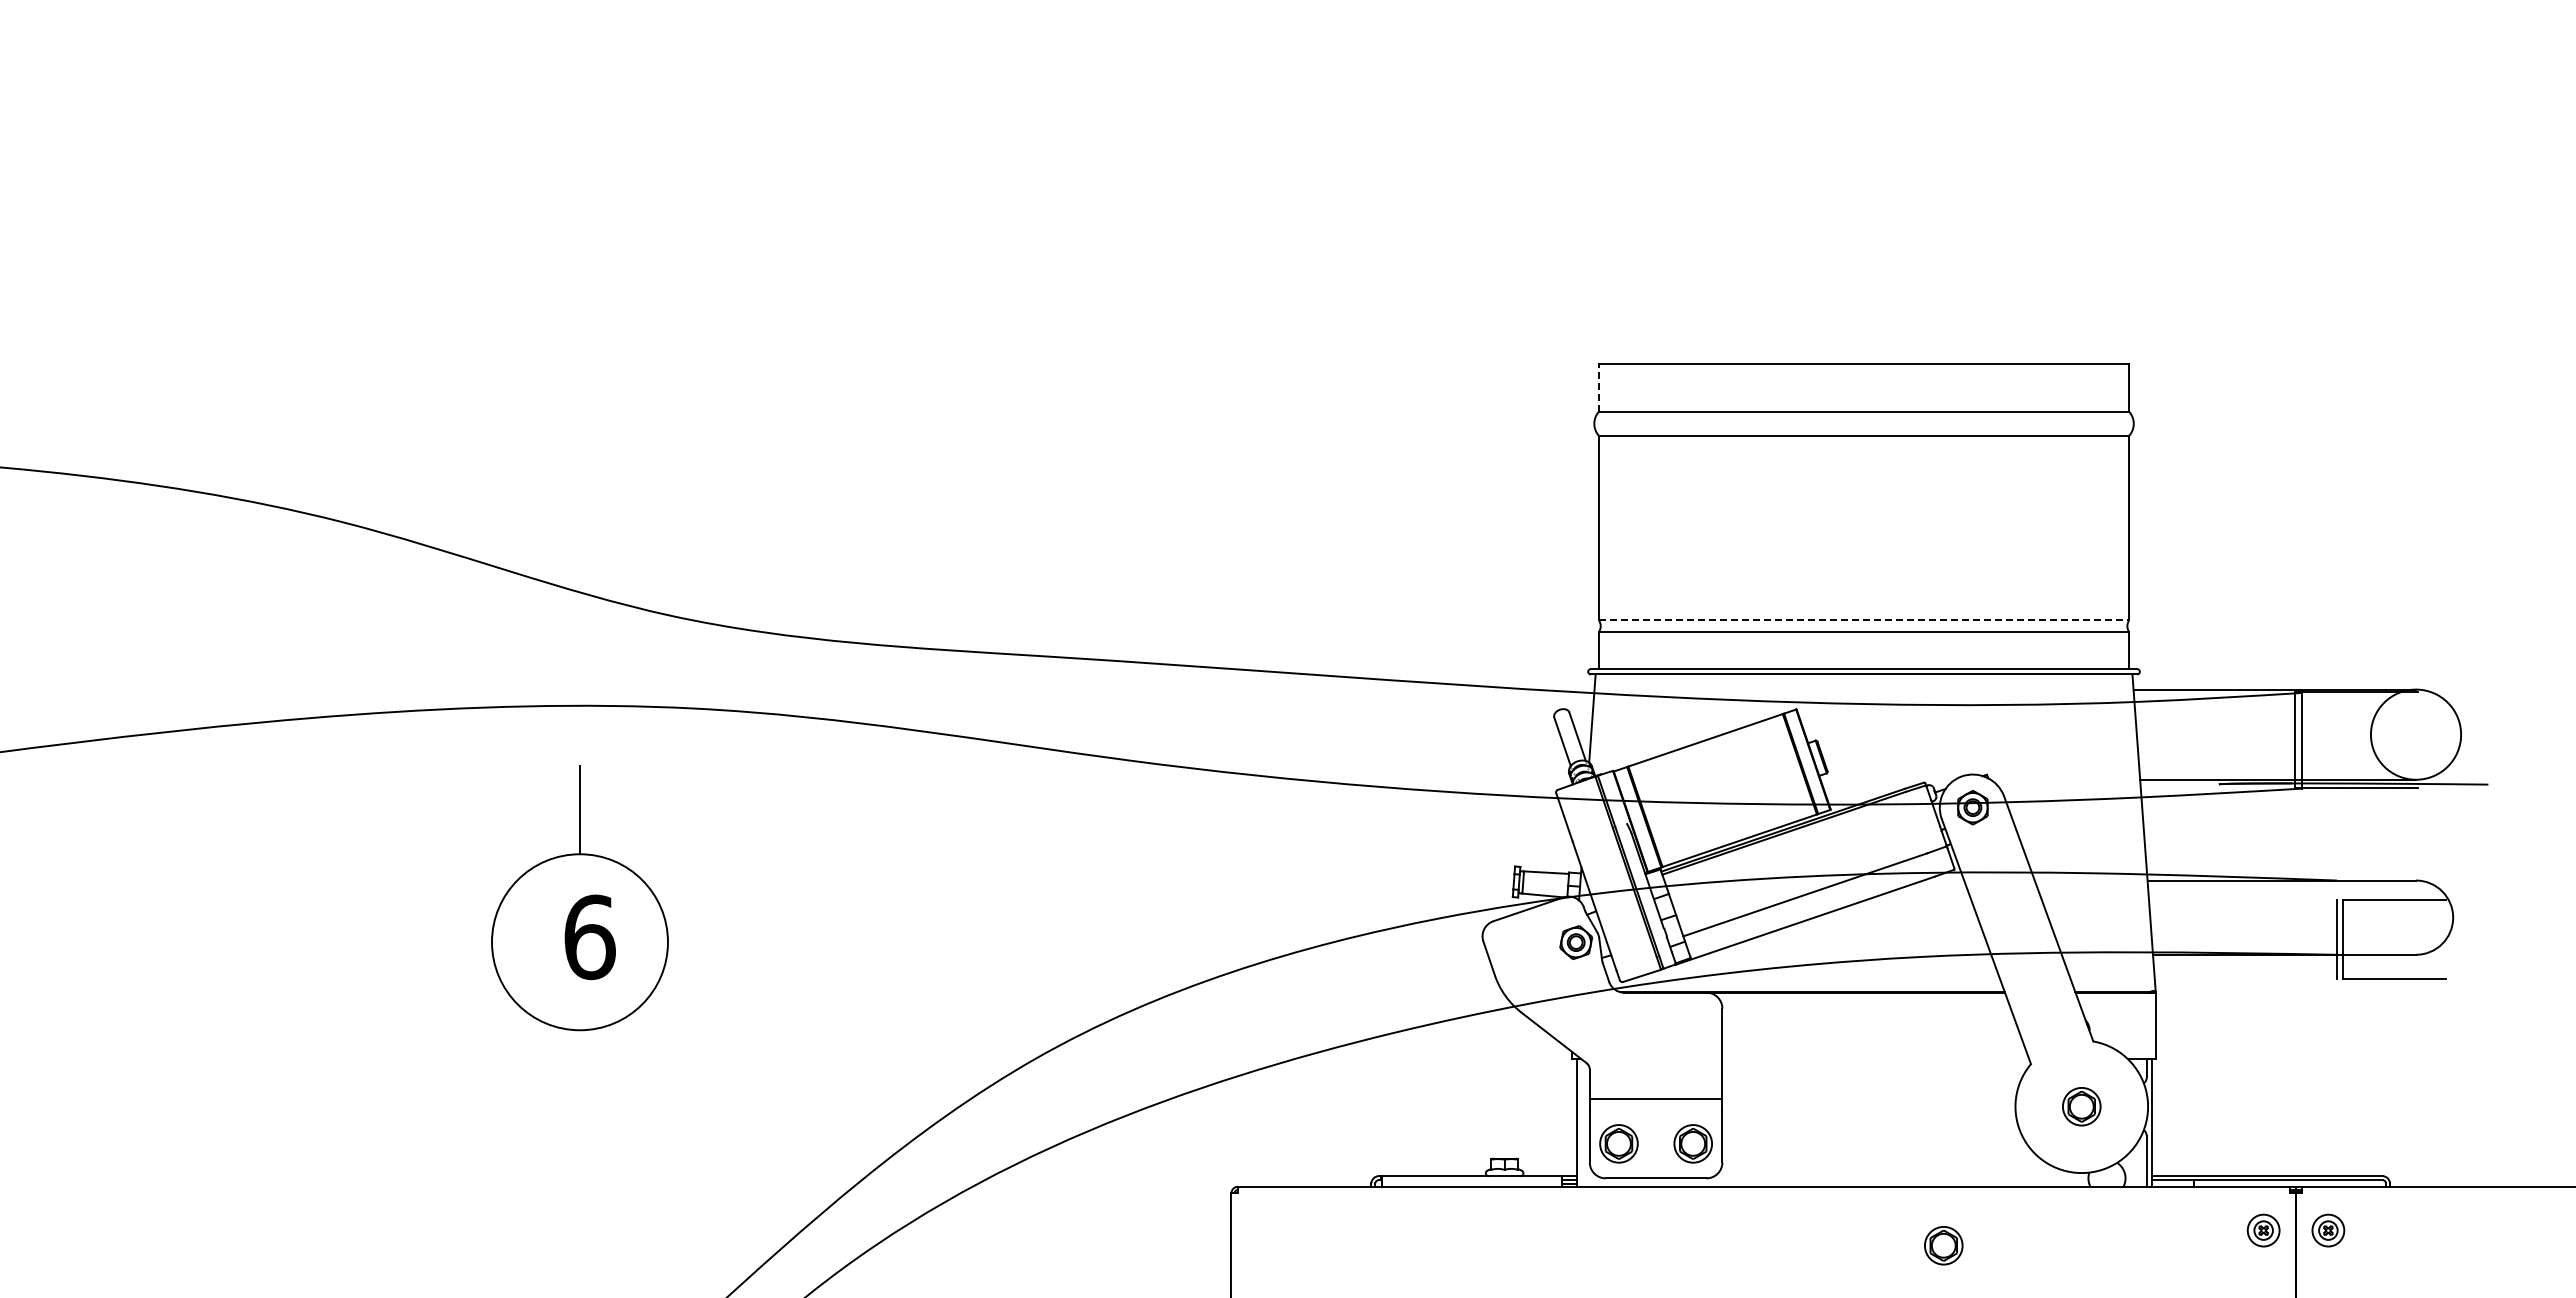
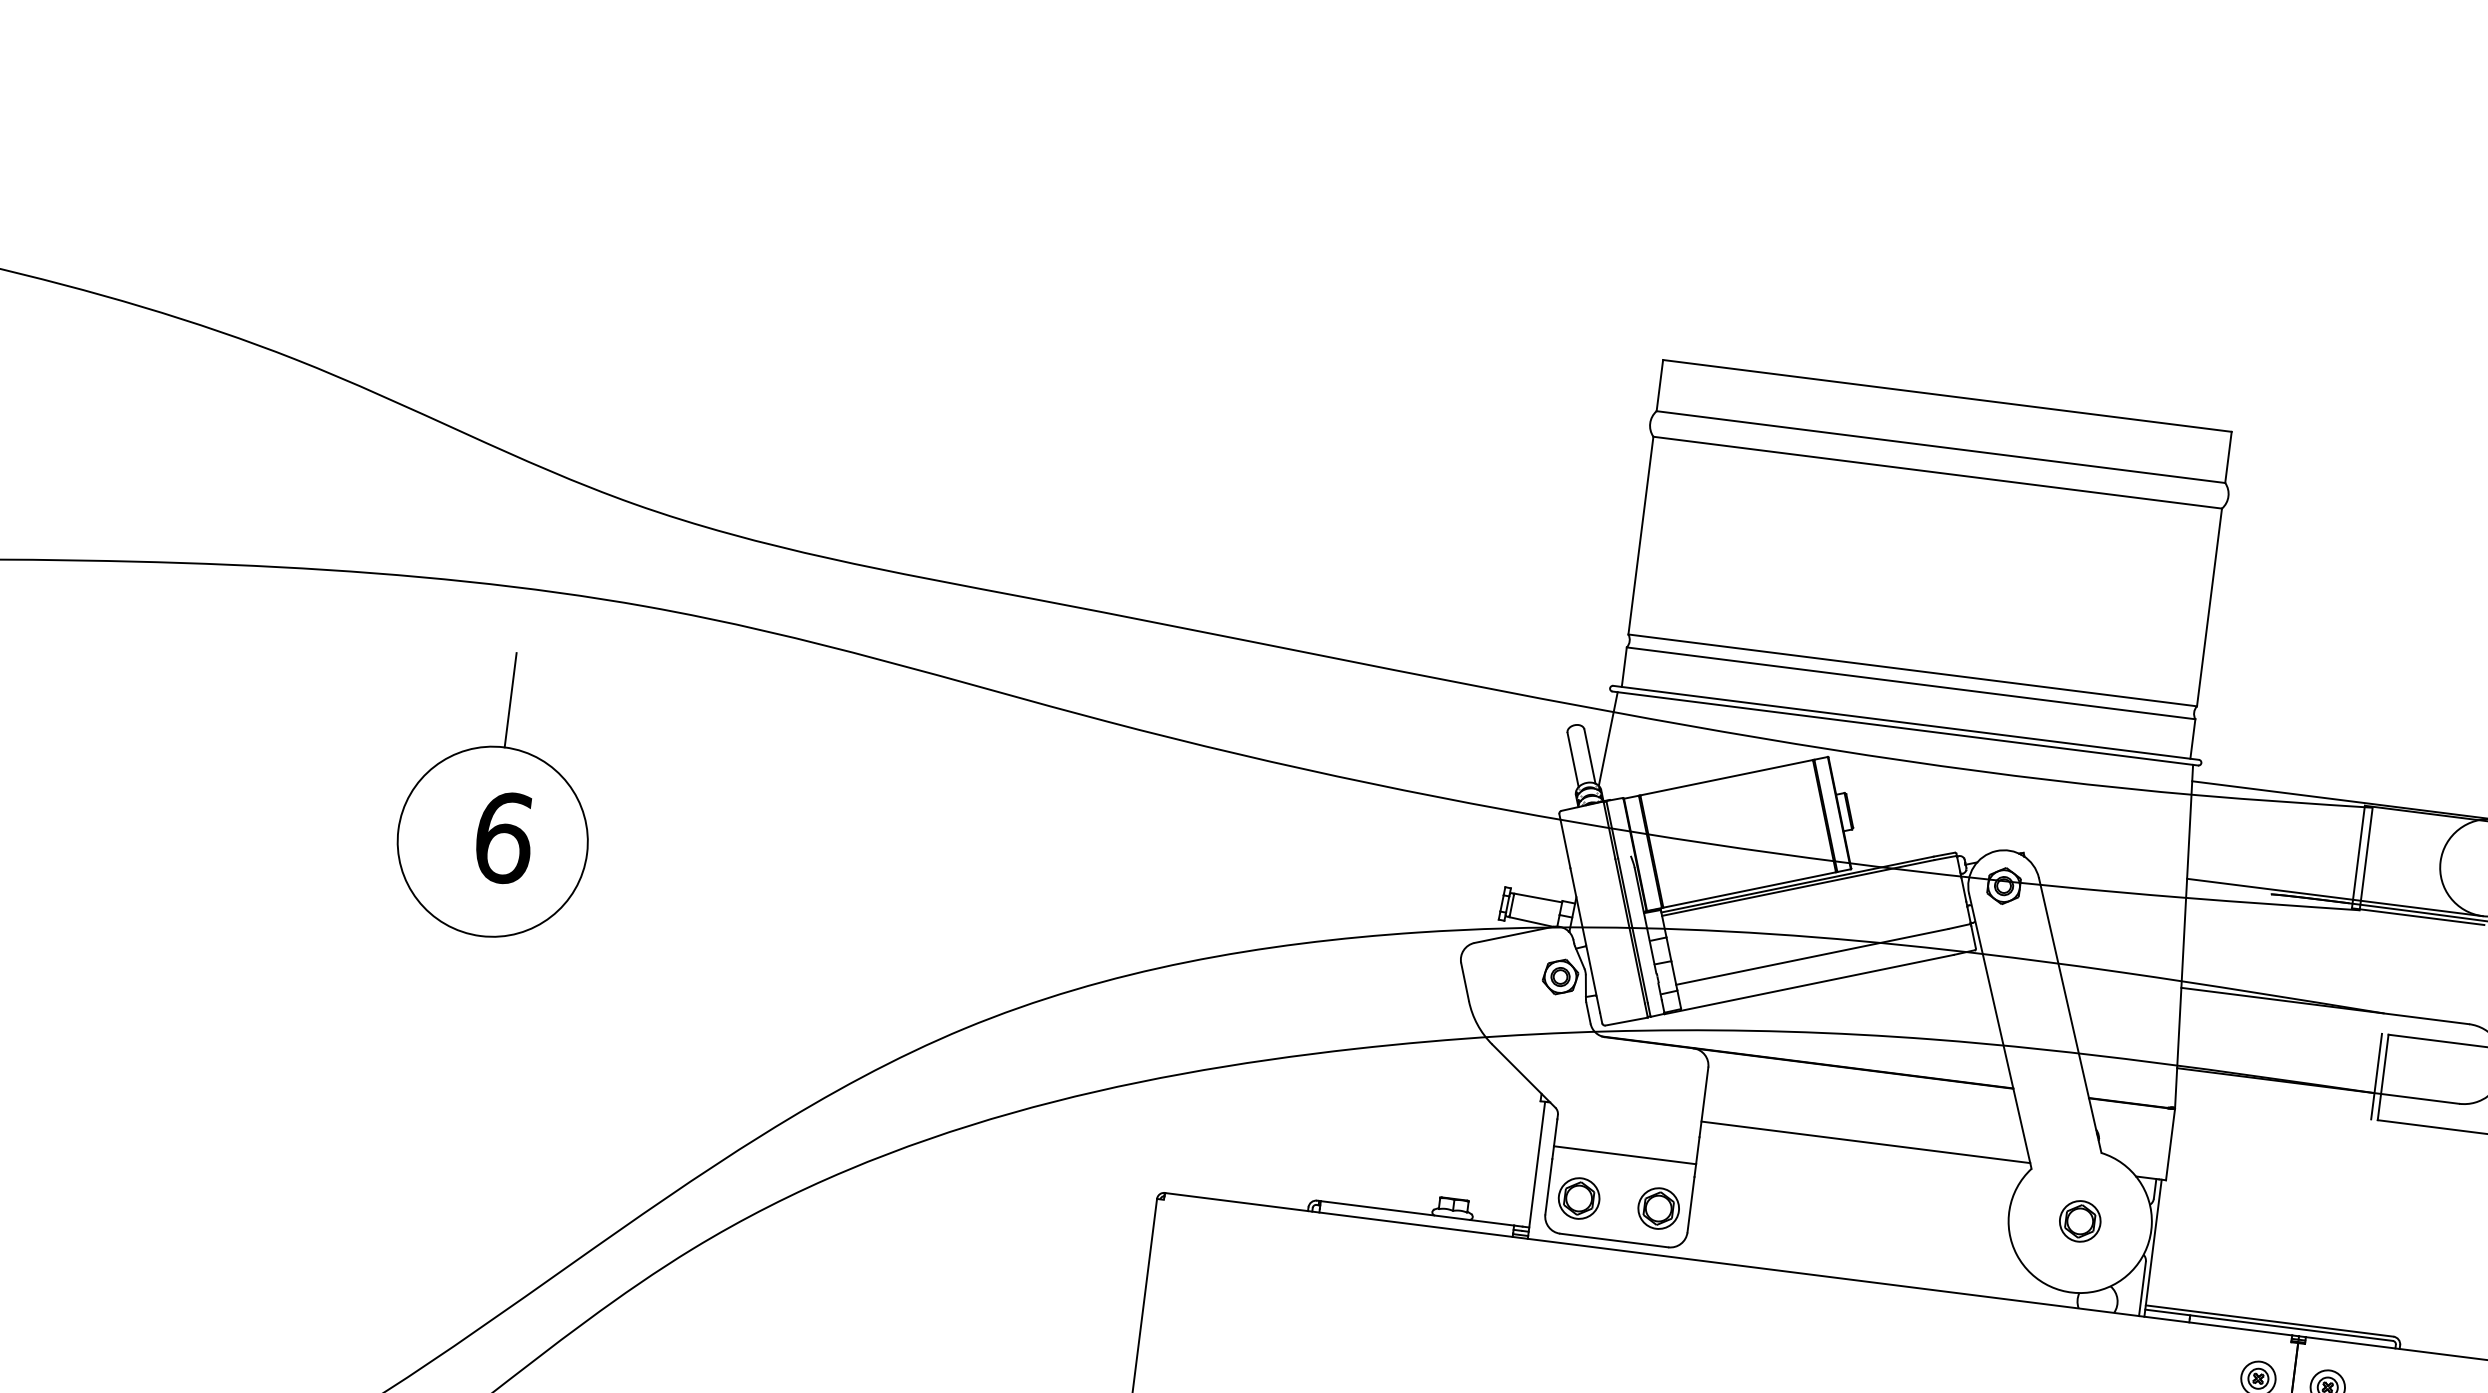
line: (1598, 388) -> (1659, 386), dashed -> solid
line: (1864, 620) -> (1913, 670), dashed -> solid
line: (1875, 1059) -> (1865, 1142), added
part: (1943, 1245) -> (1913, 1351), removed

